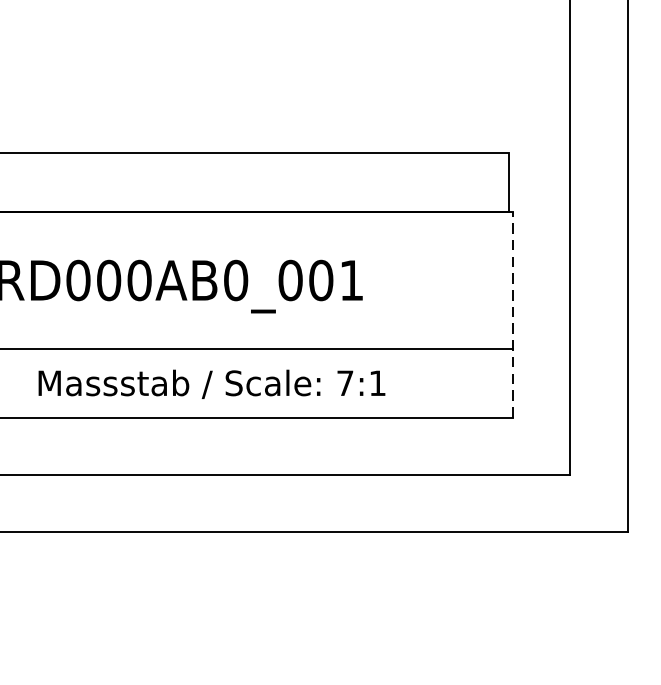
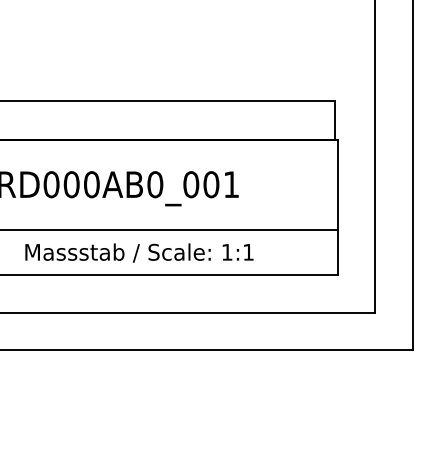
line: (512, 315) -> (337, 207), dashed -> solid
text: (345, 383) -> (227, 252), 7:1 -> 1:1

